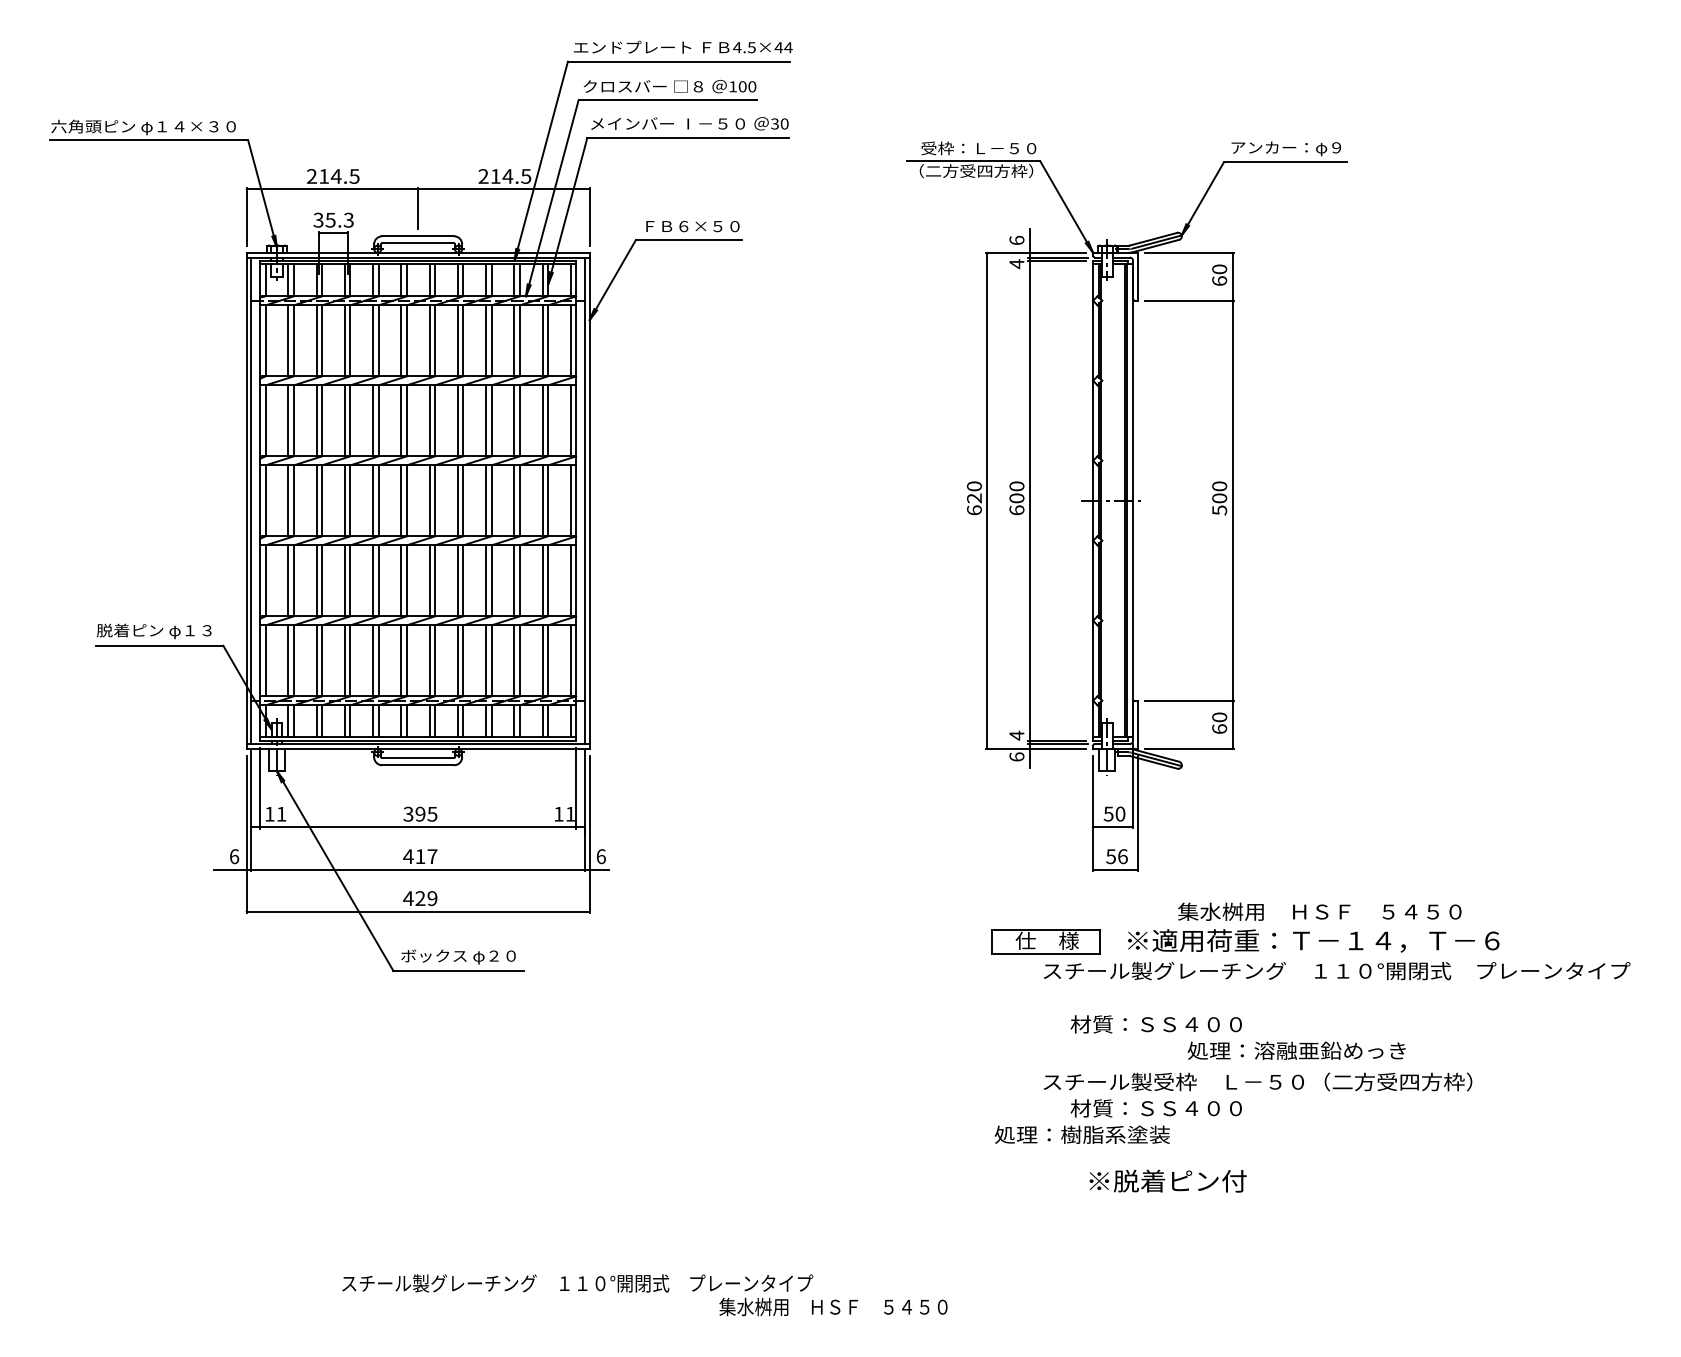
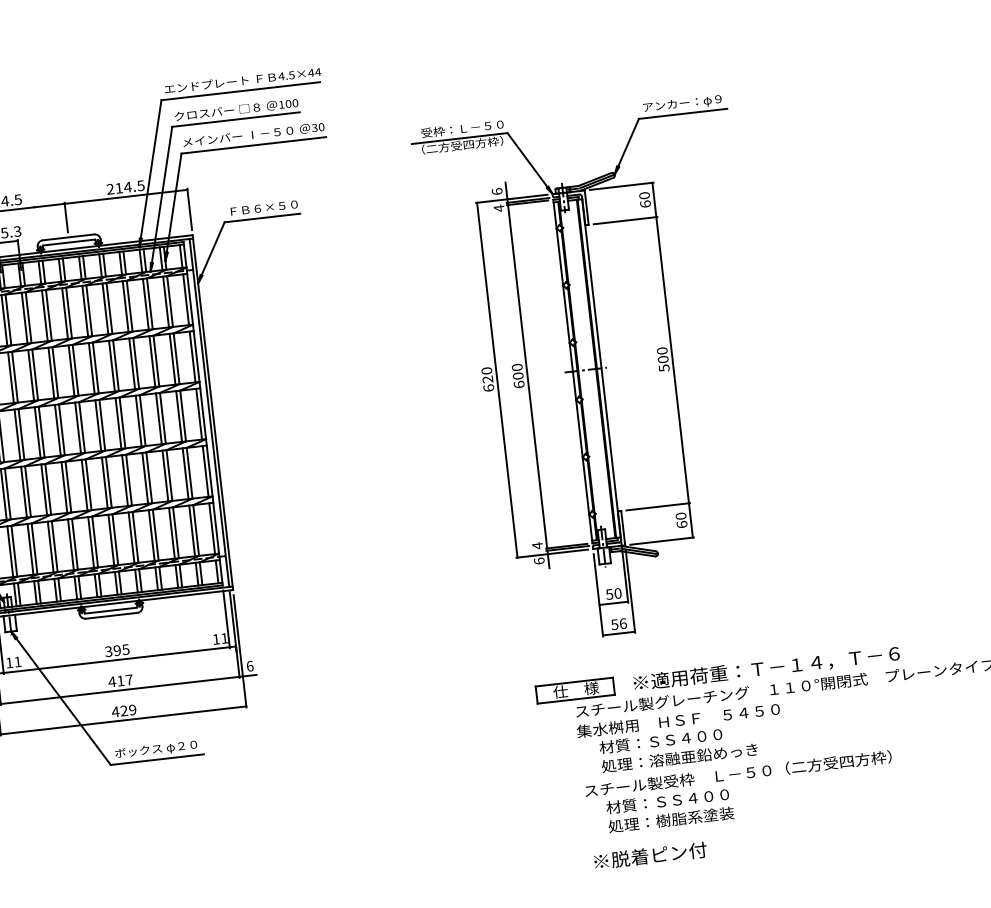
text: (1319, 911) -> (678, 720), moved
text: (1296, 1050) -> (679, 757), moved
text: (1081, 1134) -> (670, 819), moved
text: (1167, 1180) -> (650, 855), moved

